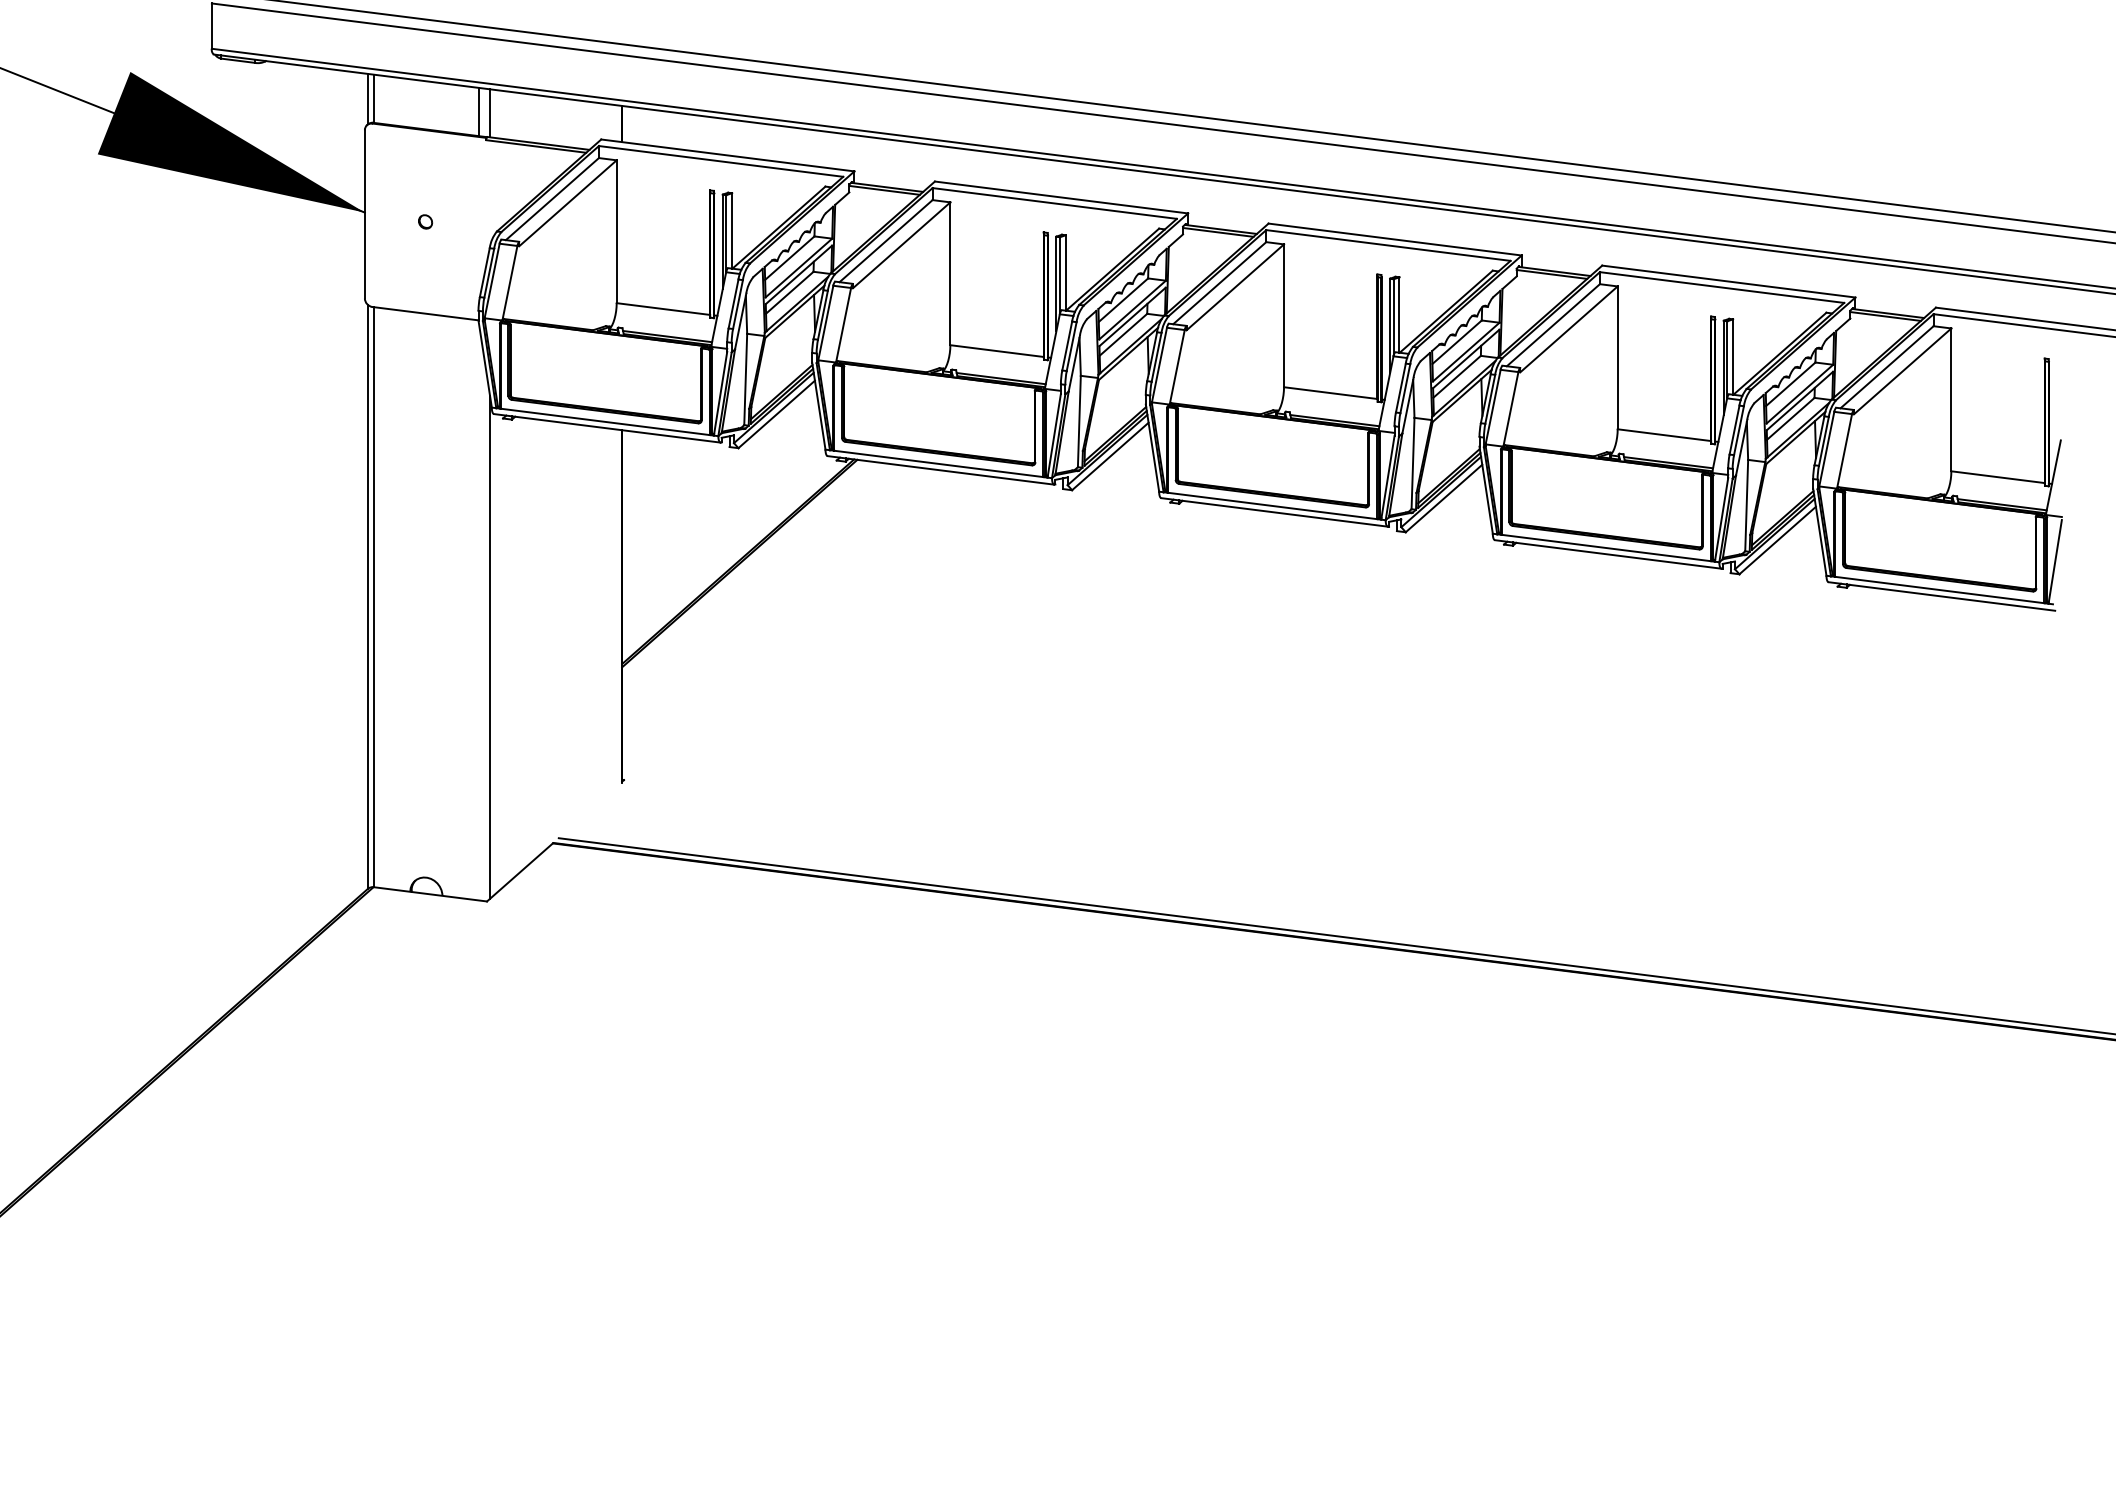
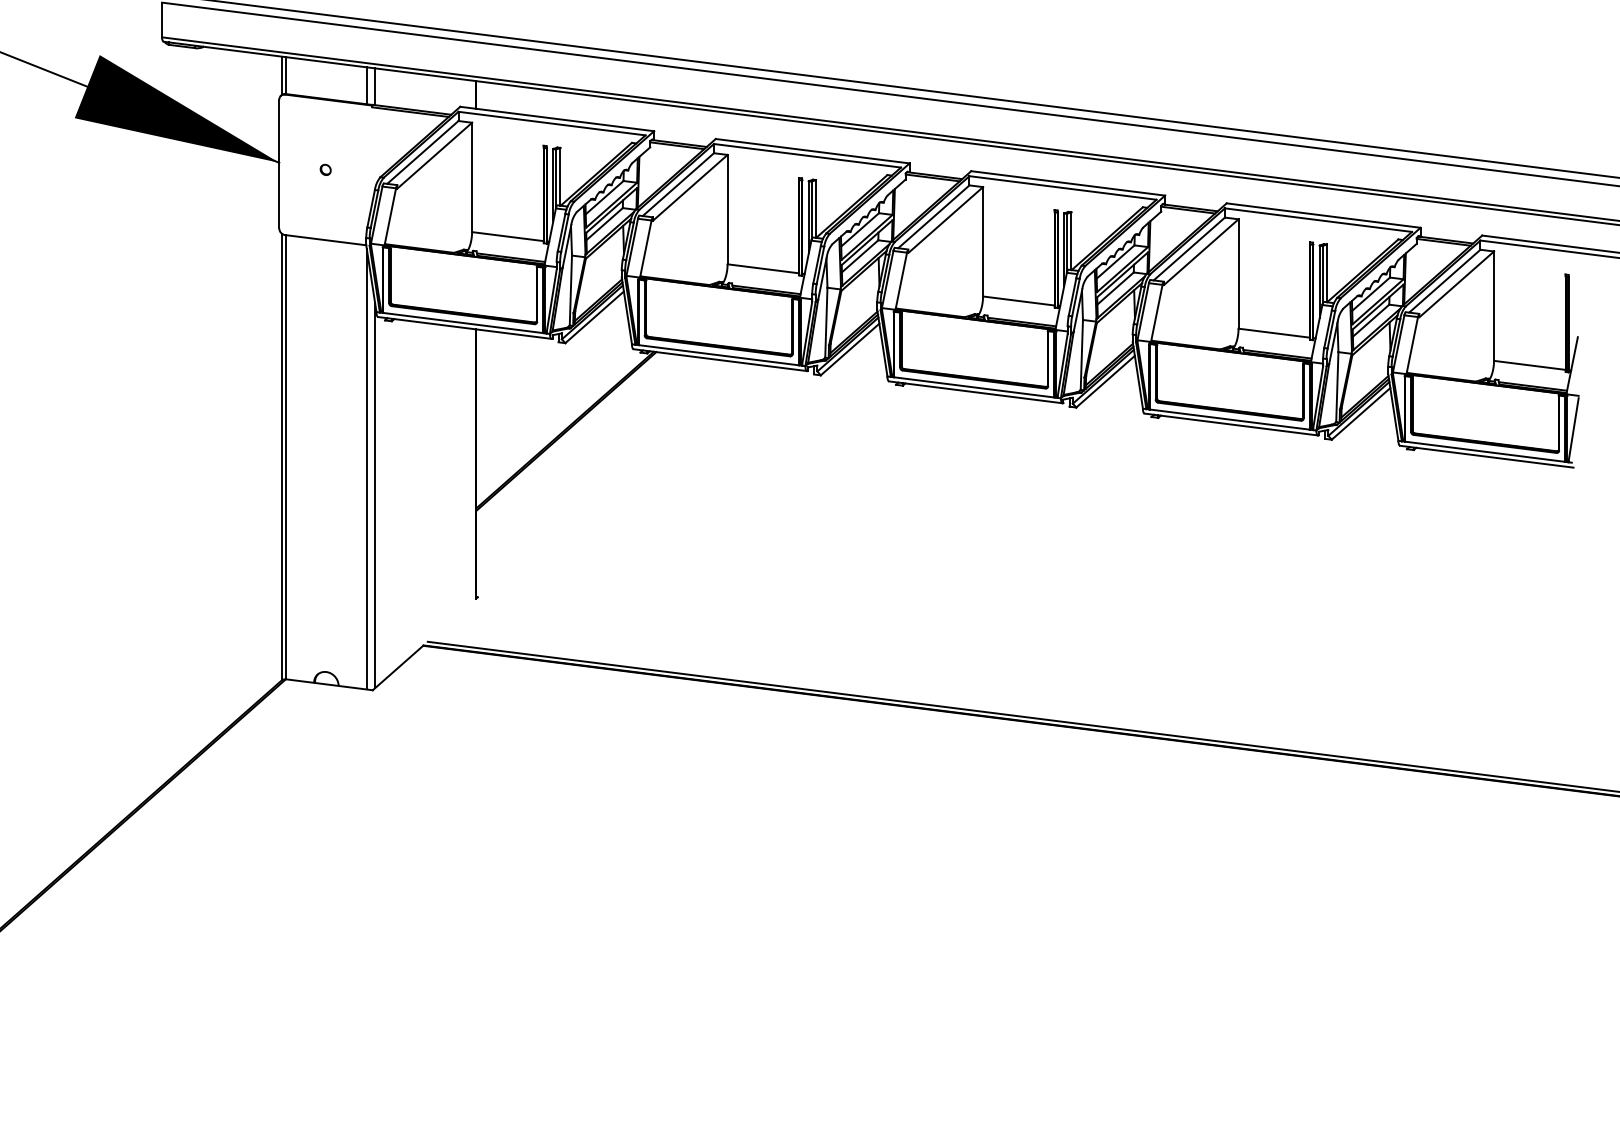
line: (479, 612) -> (367, 468), added

